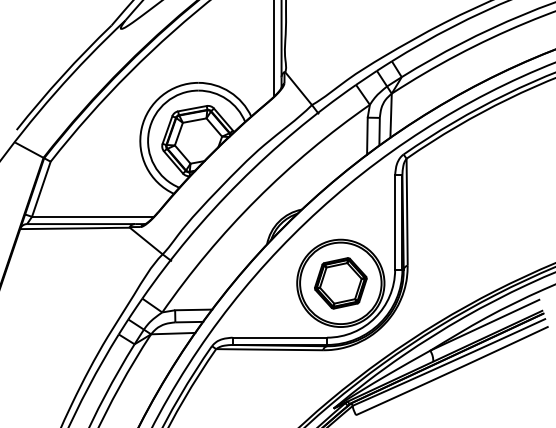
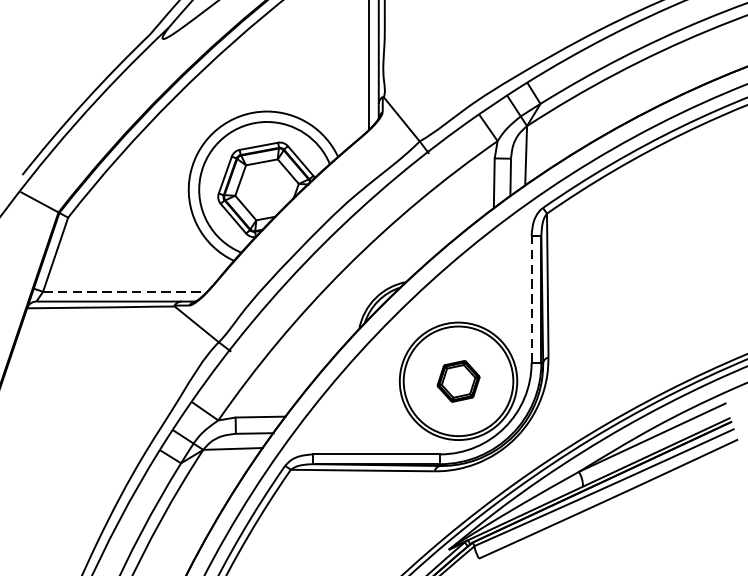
line: (92, 216) -> (124, 291), solid -> dashed
line: (395, 221) -> (532, 298), solid -> dashed
part: (340, 283) -> (458, 381), size x0.6

